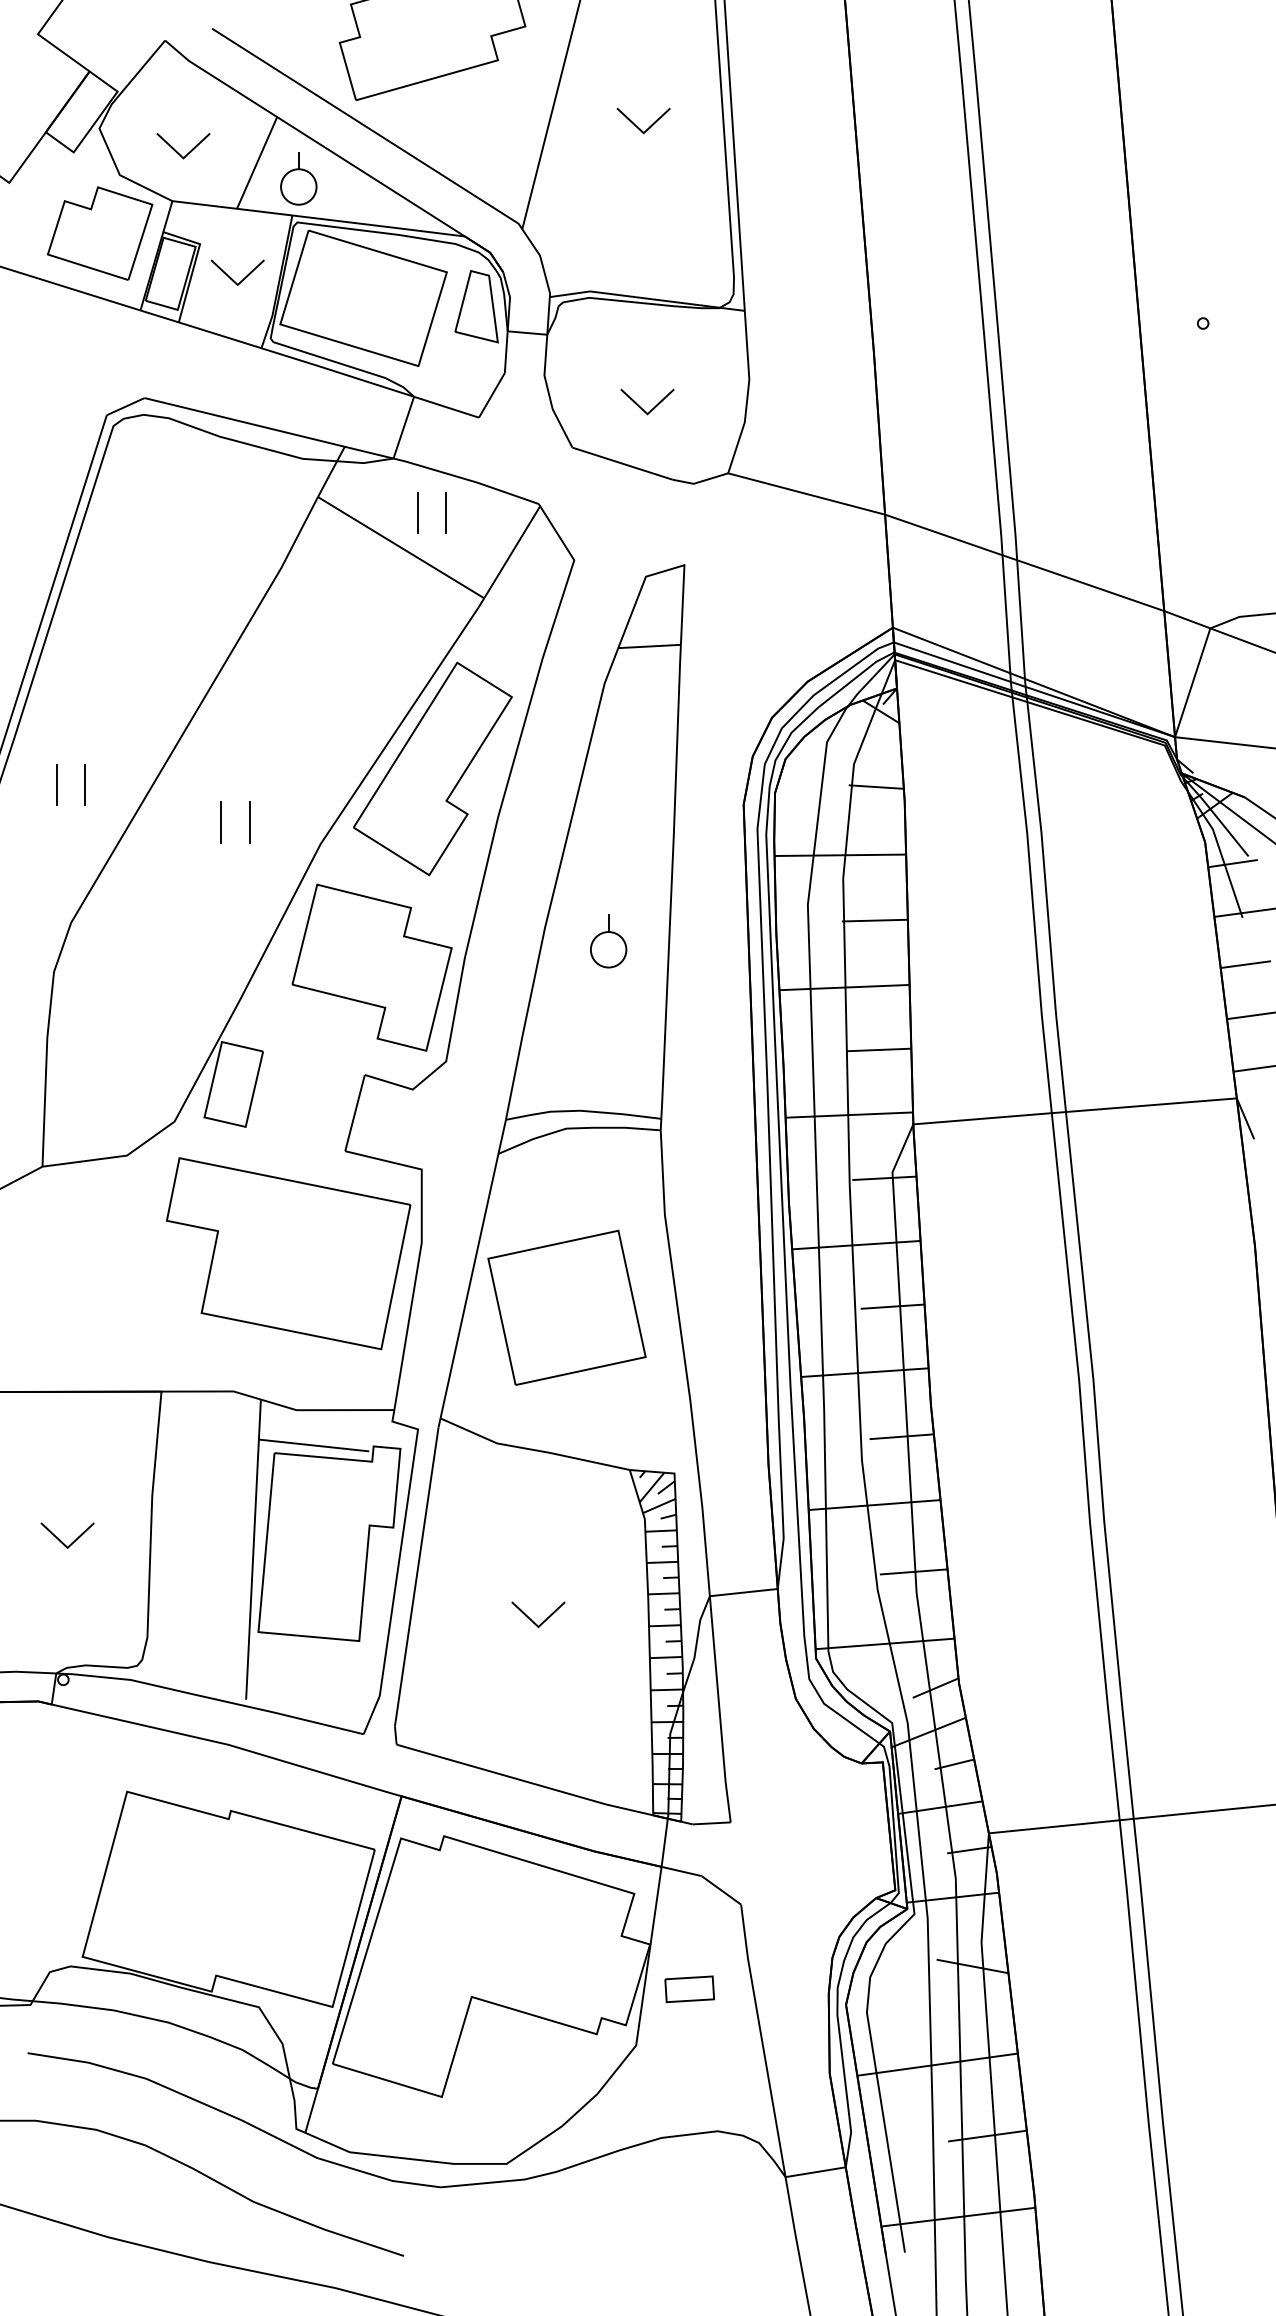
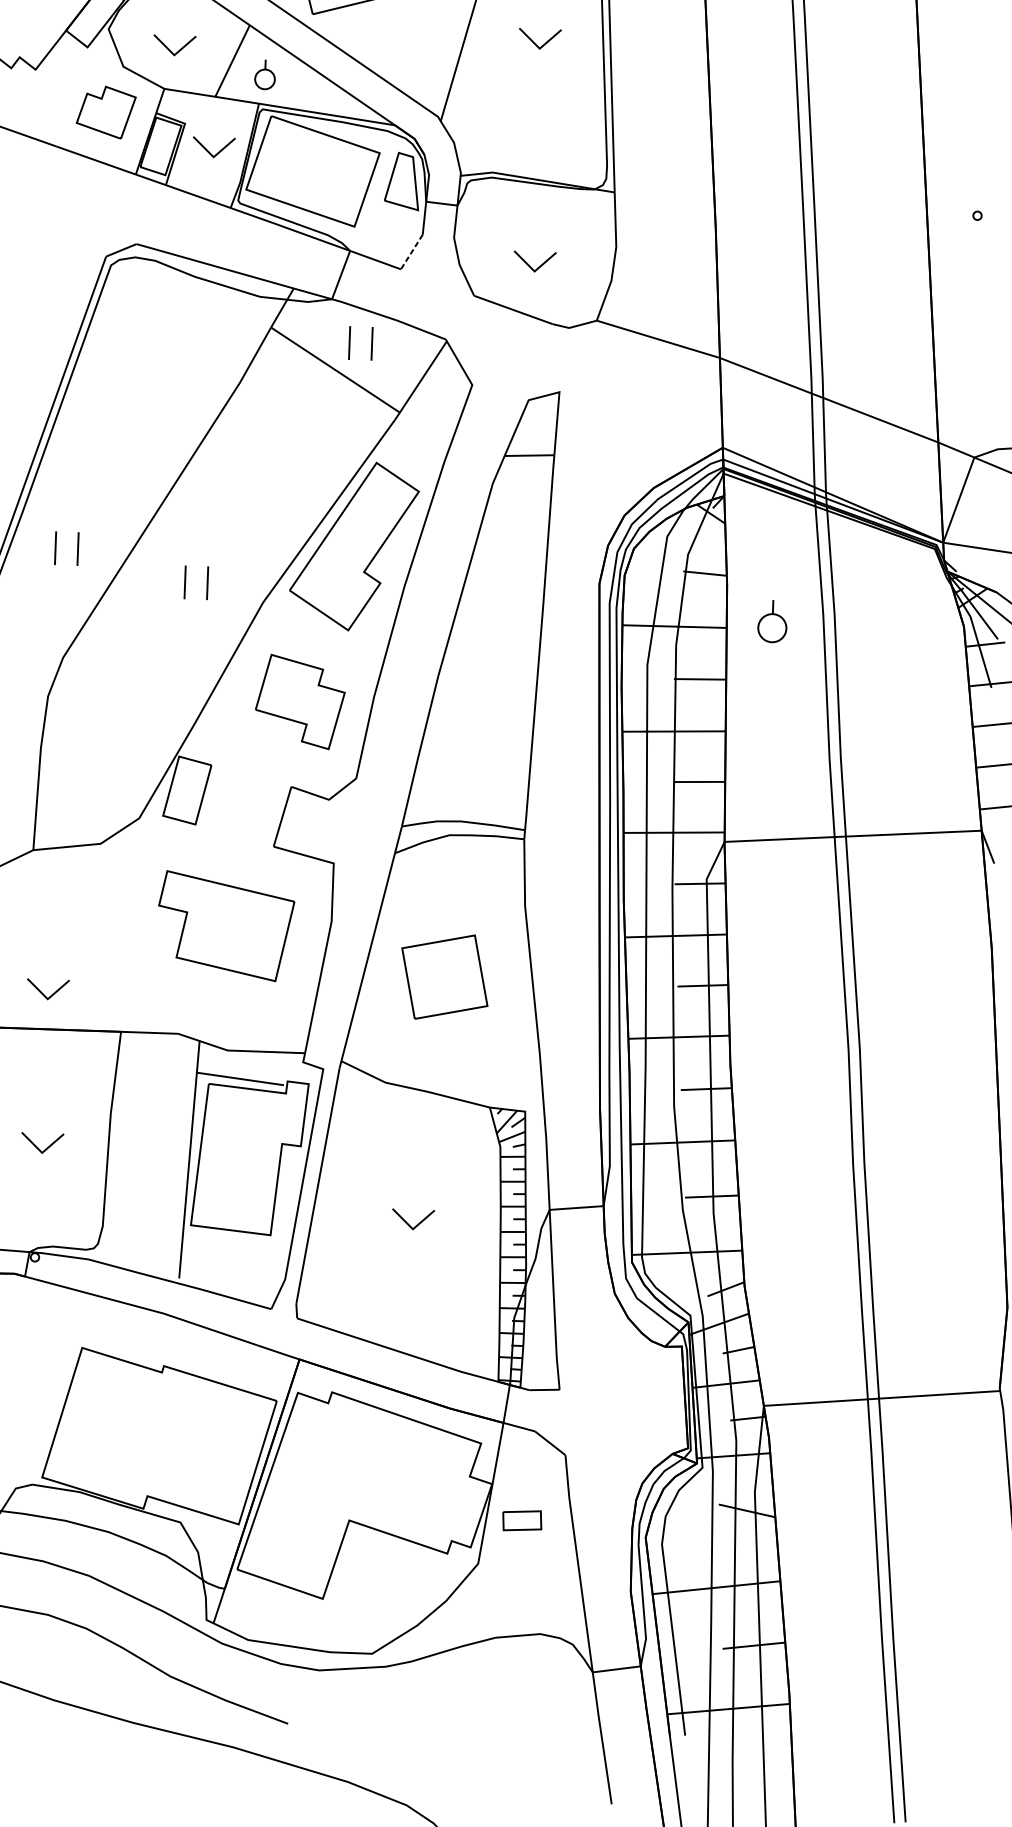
part: (298, 178) -> (264, 74), size x0.7
part: (100, 233) -> (106, 112), size x0.7
line: (491, 395) -> (411, 252), solid -> dashed
part: (608, 941) -> (772, 621), moved
part: (371, 967) -> (299, 701), size x0.7
part: (288, 1253) -> (225, 926), size x0.7
part: (566, 1307) -> (444, 976), size x0.7
part: (61, 1346) -> (43, 993), added

